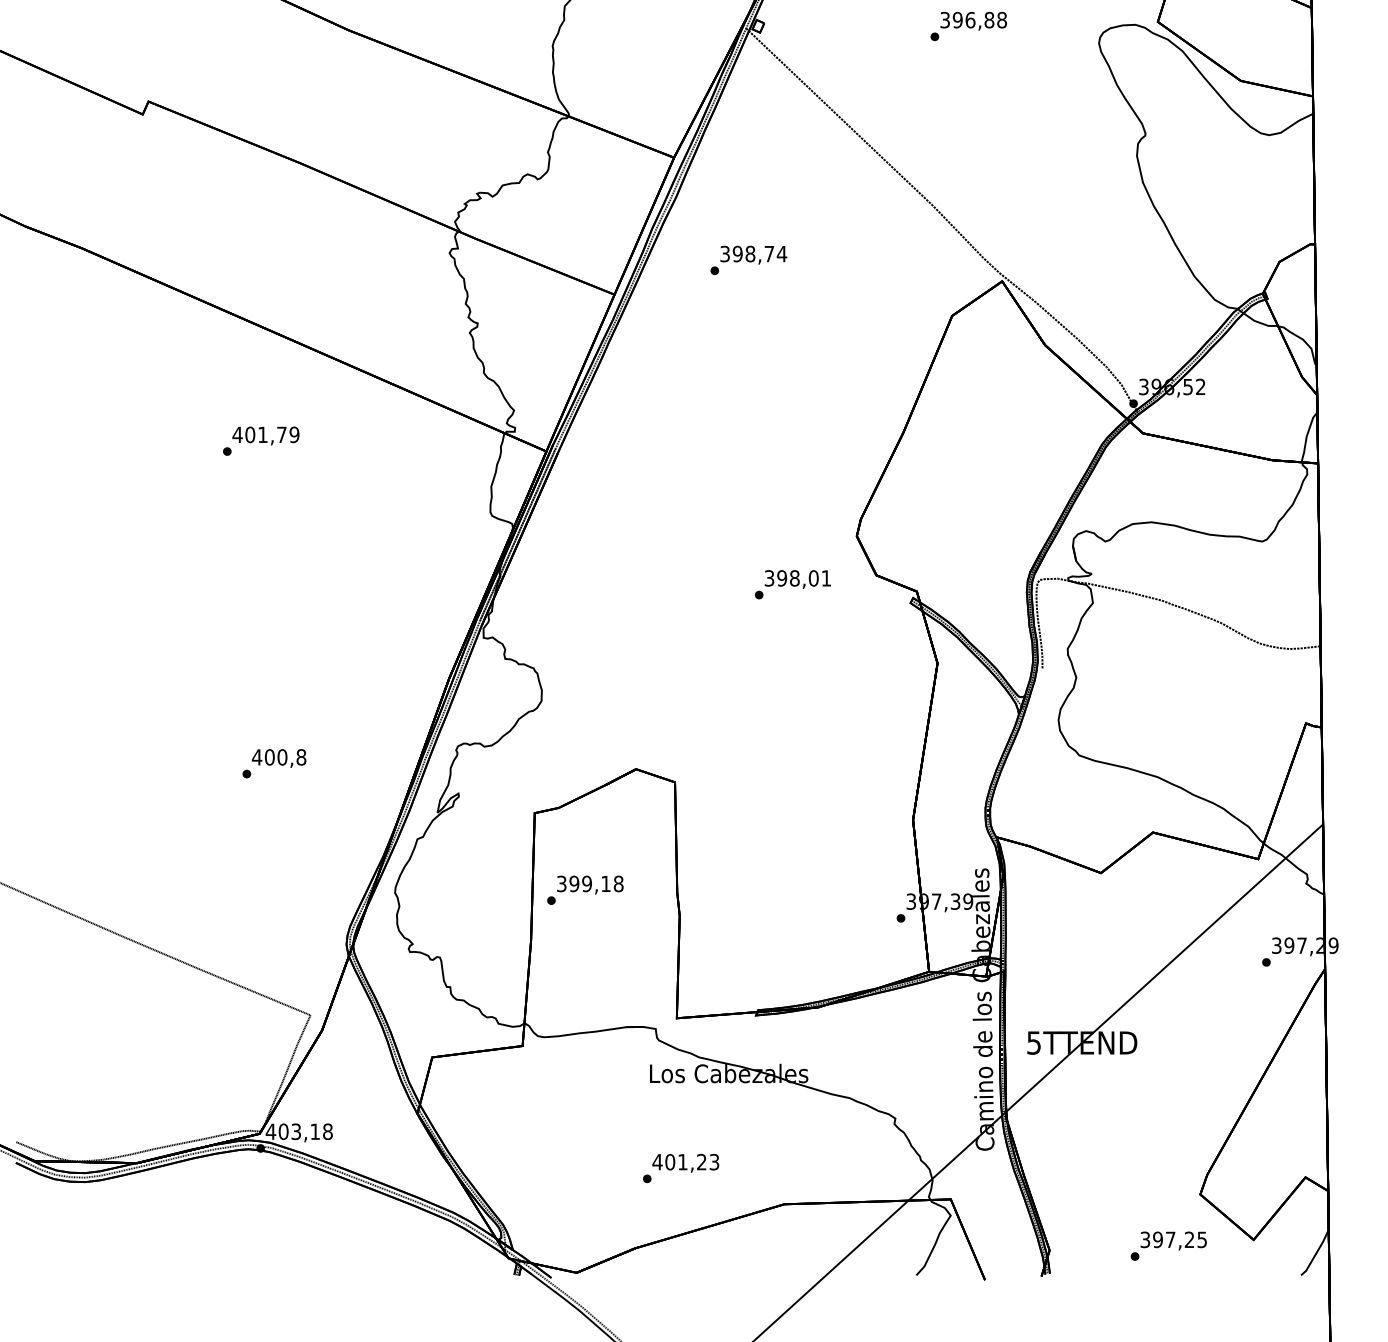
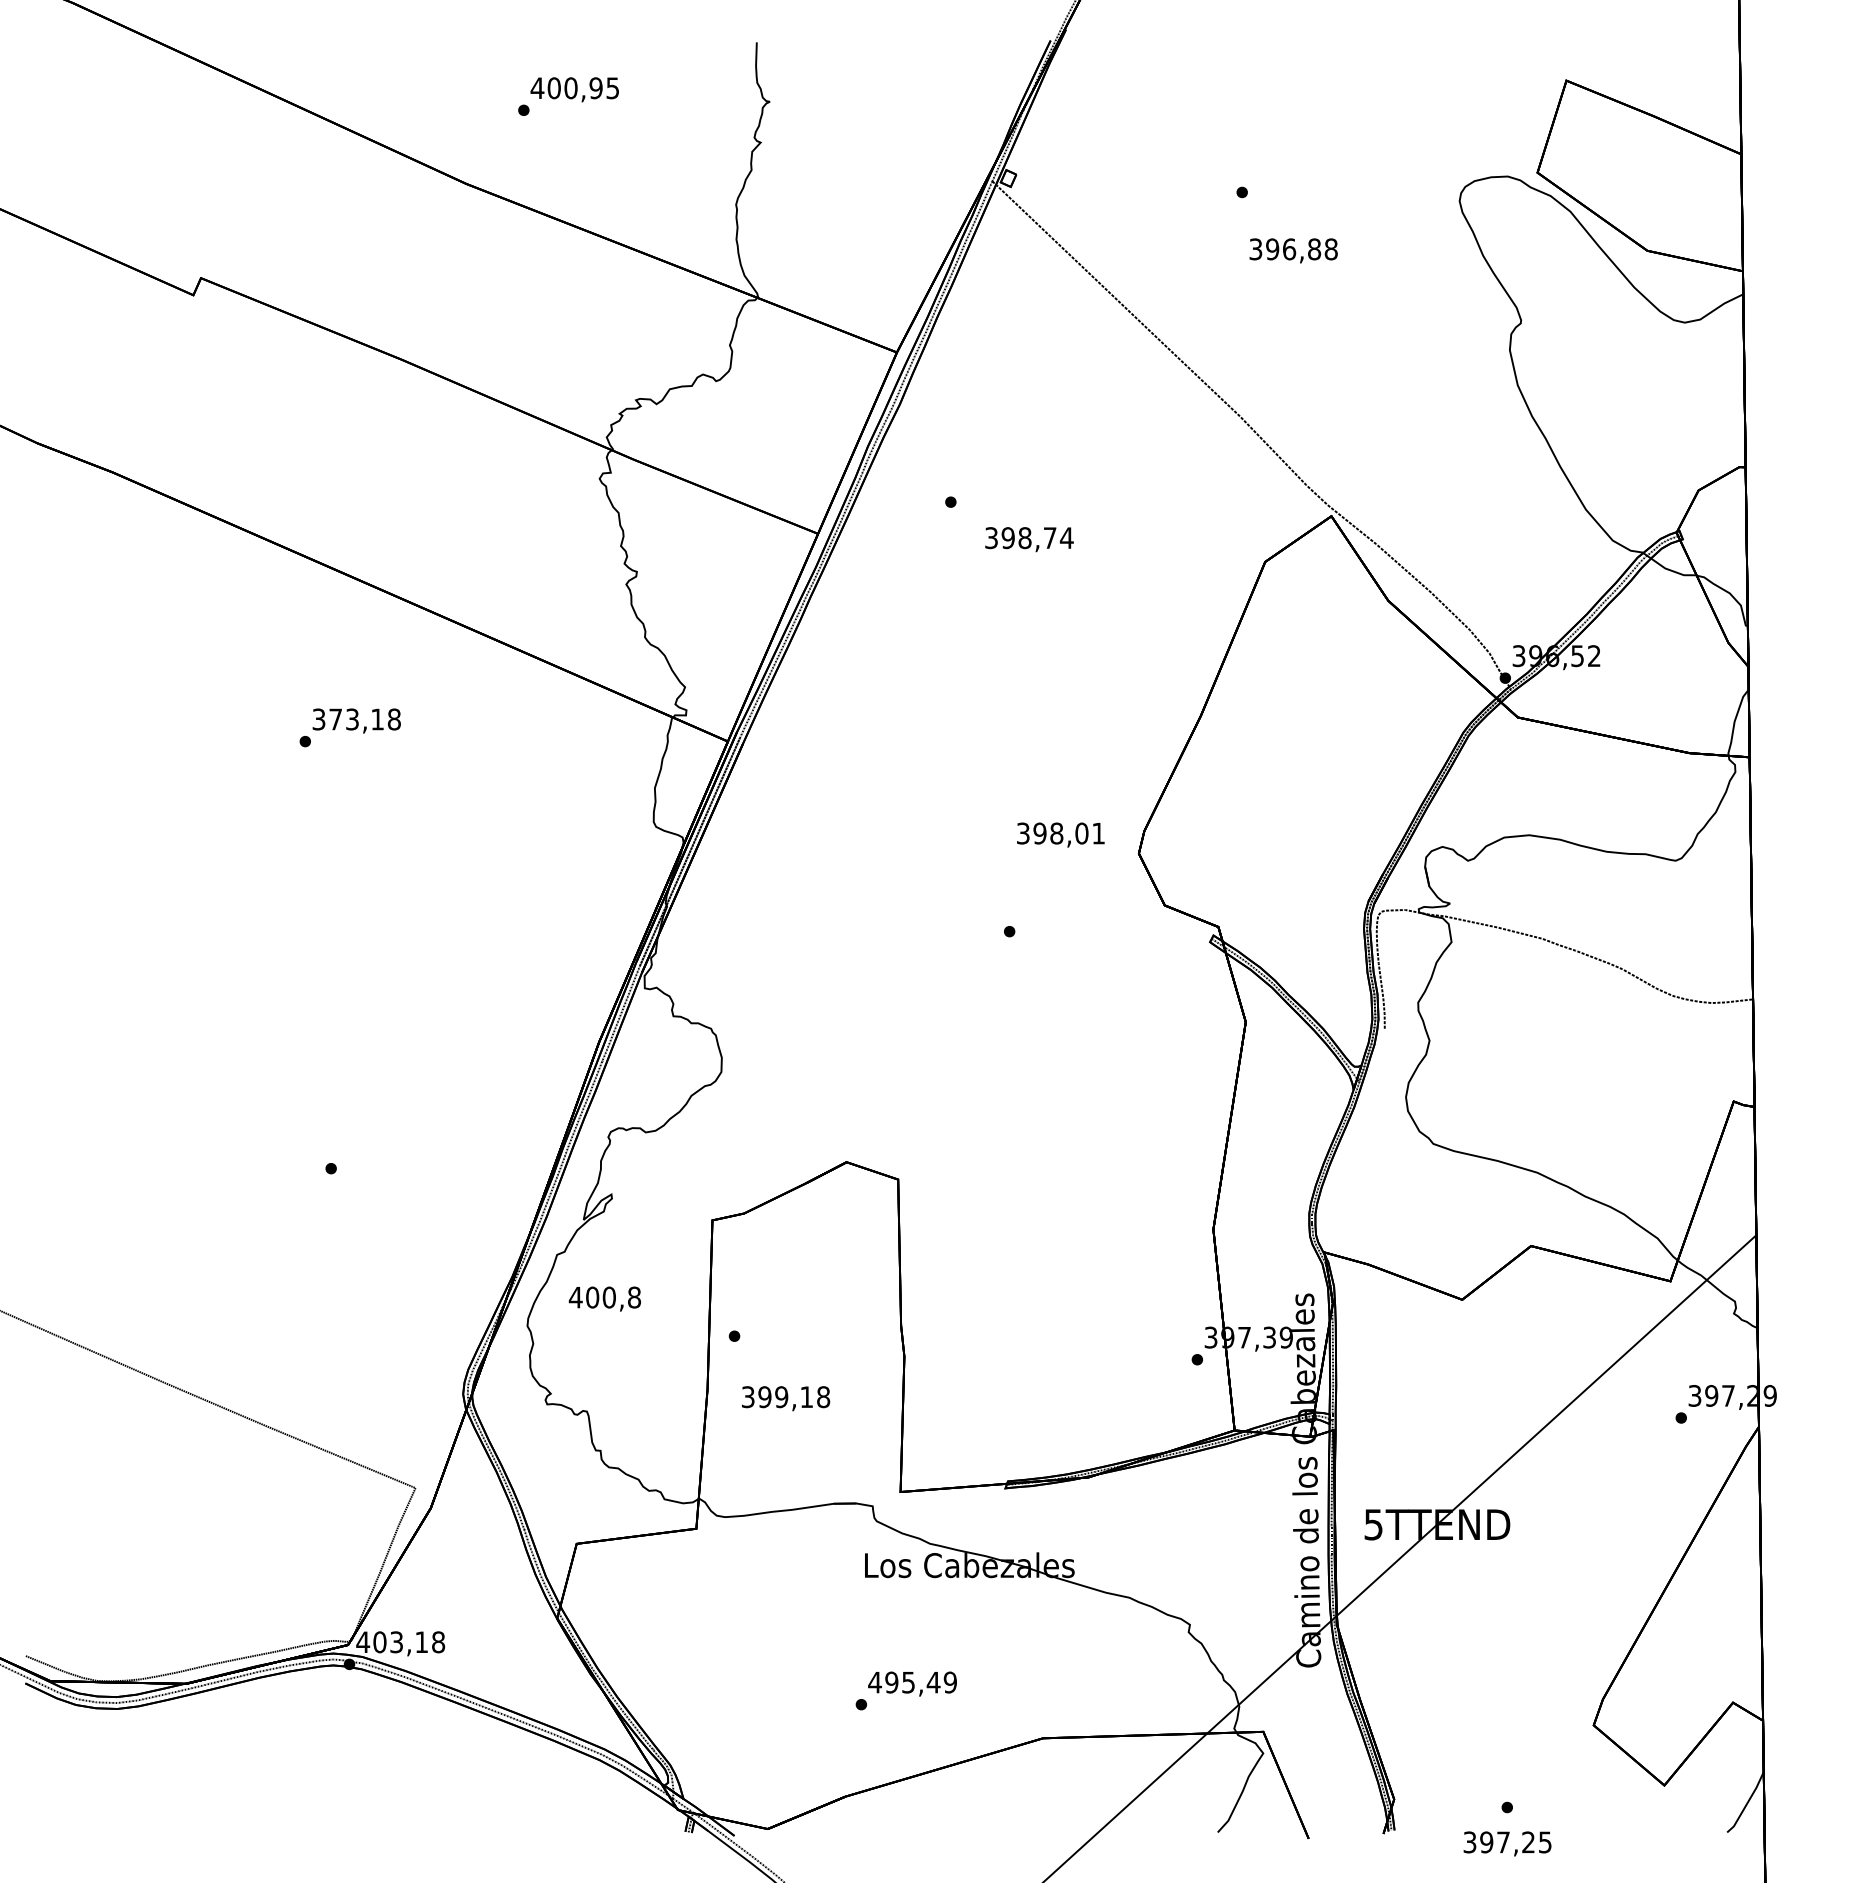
text: (973, 21) -> (1293, 250), moved
text: (753, 255) -> (1029, 539), moved
text: (265, 434) -> (356, 719), 401,79 -> 373,18
text: (797, 579) -> (1060, 834), moved
text: (278, 758) -> (604, 1298), moved
text: (590, 884) -> (786, 1398), moved
text: (691, 1162) -> (920, 1682), 401,23 -> 495,49
text: (1173, 1240) -> (1507, 1843), moved

